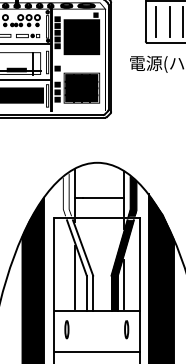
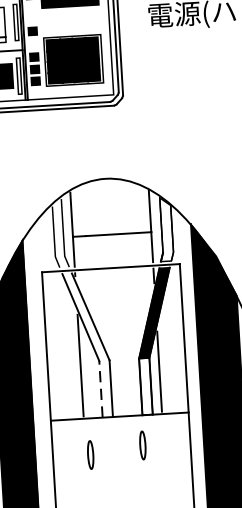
fill: (132, 196) -> (165, 229), removed
fill: (114, 292) -> (145, 385), removed
line: (86, 293) -> (100, 389), solid -> dashed
part: (66, 329) -> (89, 454), moved
part: (126, 329) -> (142, 445), moved
line: (97, 351) -> (123, 481), removed

